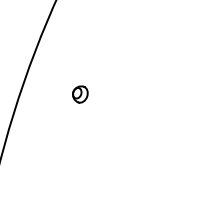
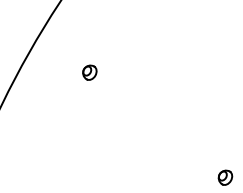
part: (80, 94) -> (89, 72), moved

